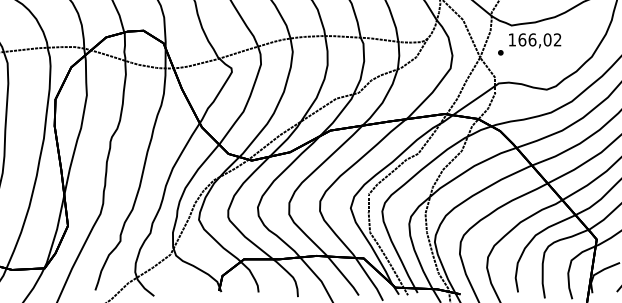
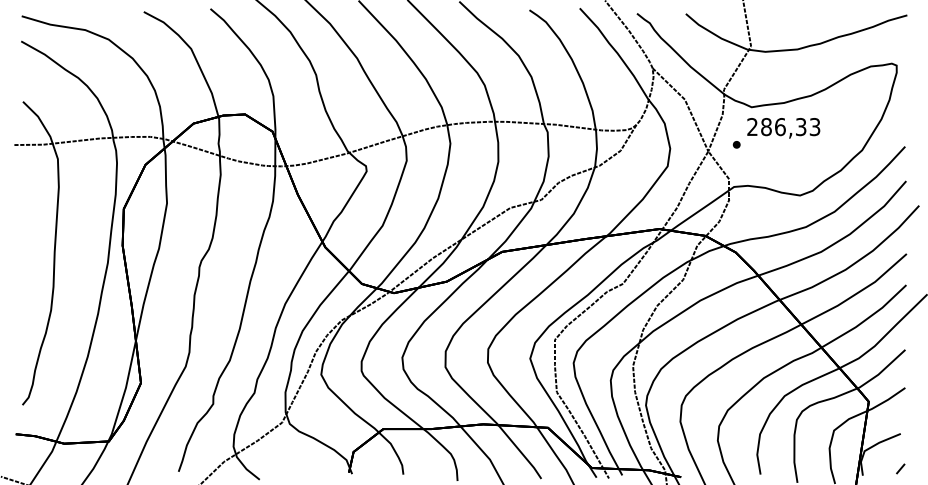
text: (534, 40) -> (783, 127), 166,02 -> 286,33

